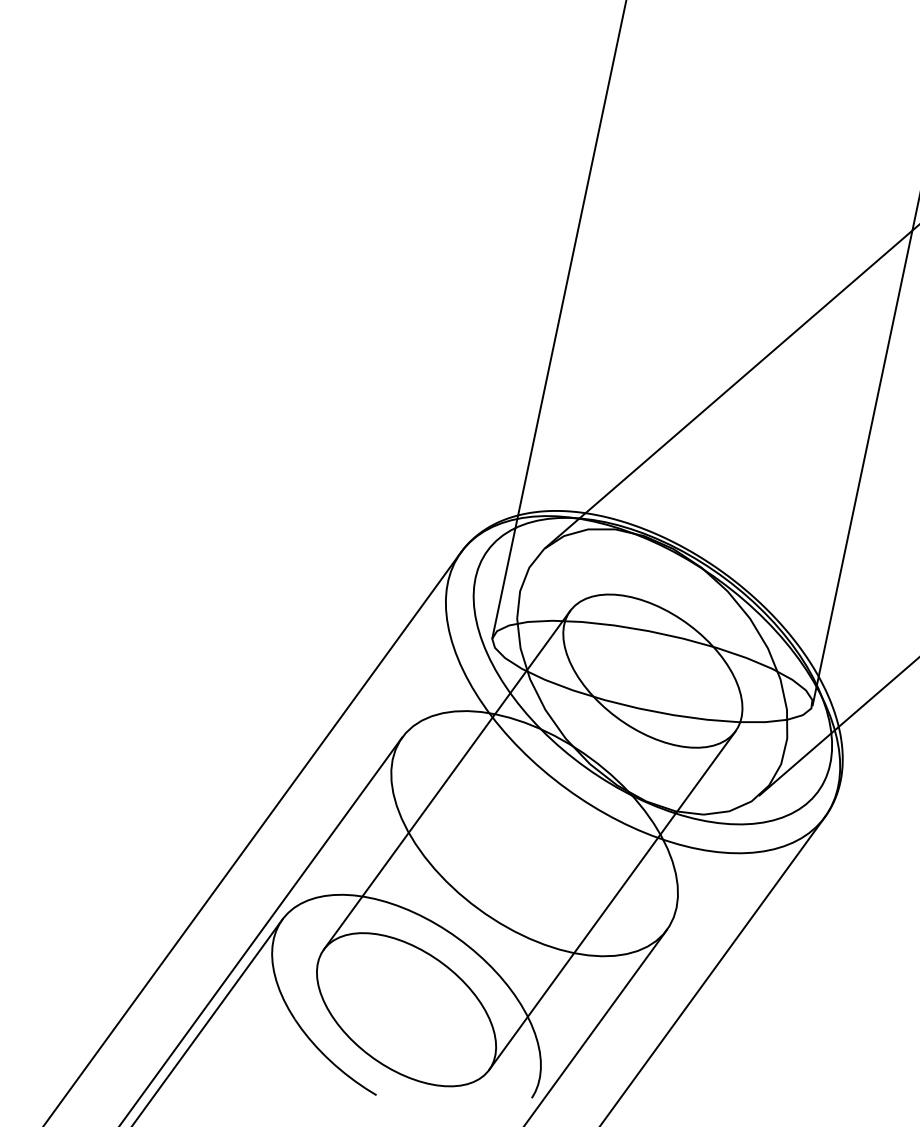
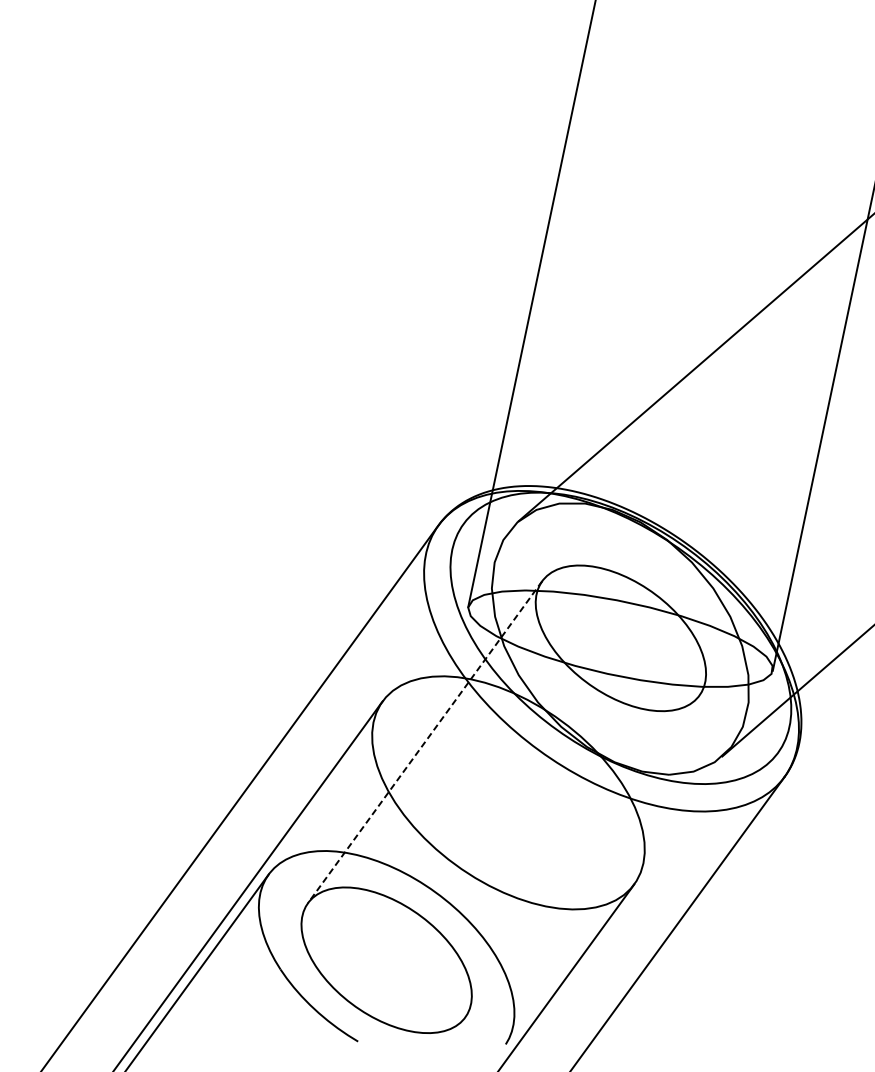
line: (446, 780) -> (424, 742), solid -> dashed
line: (612, 900) -> (582, 856), removed

